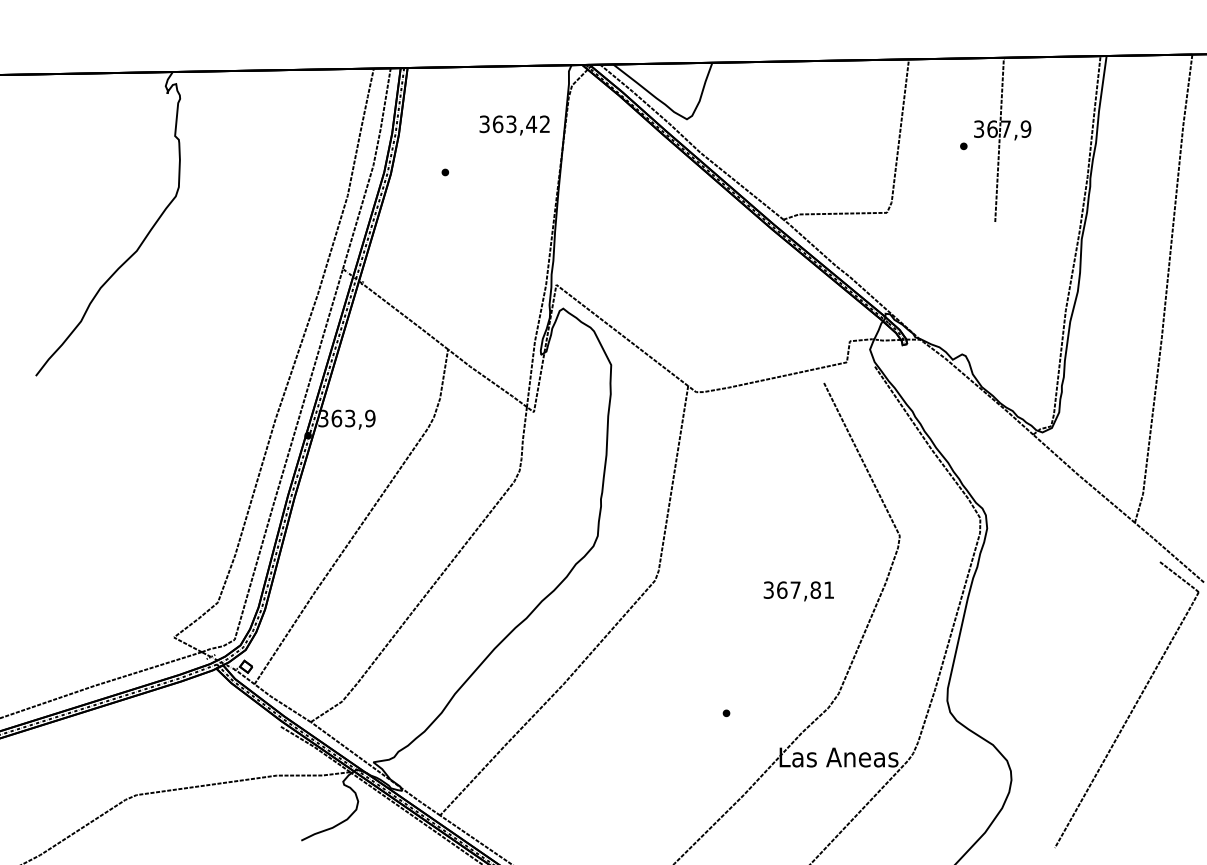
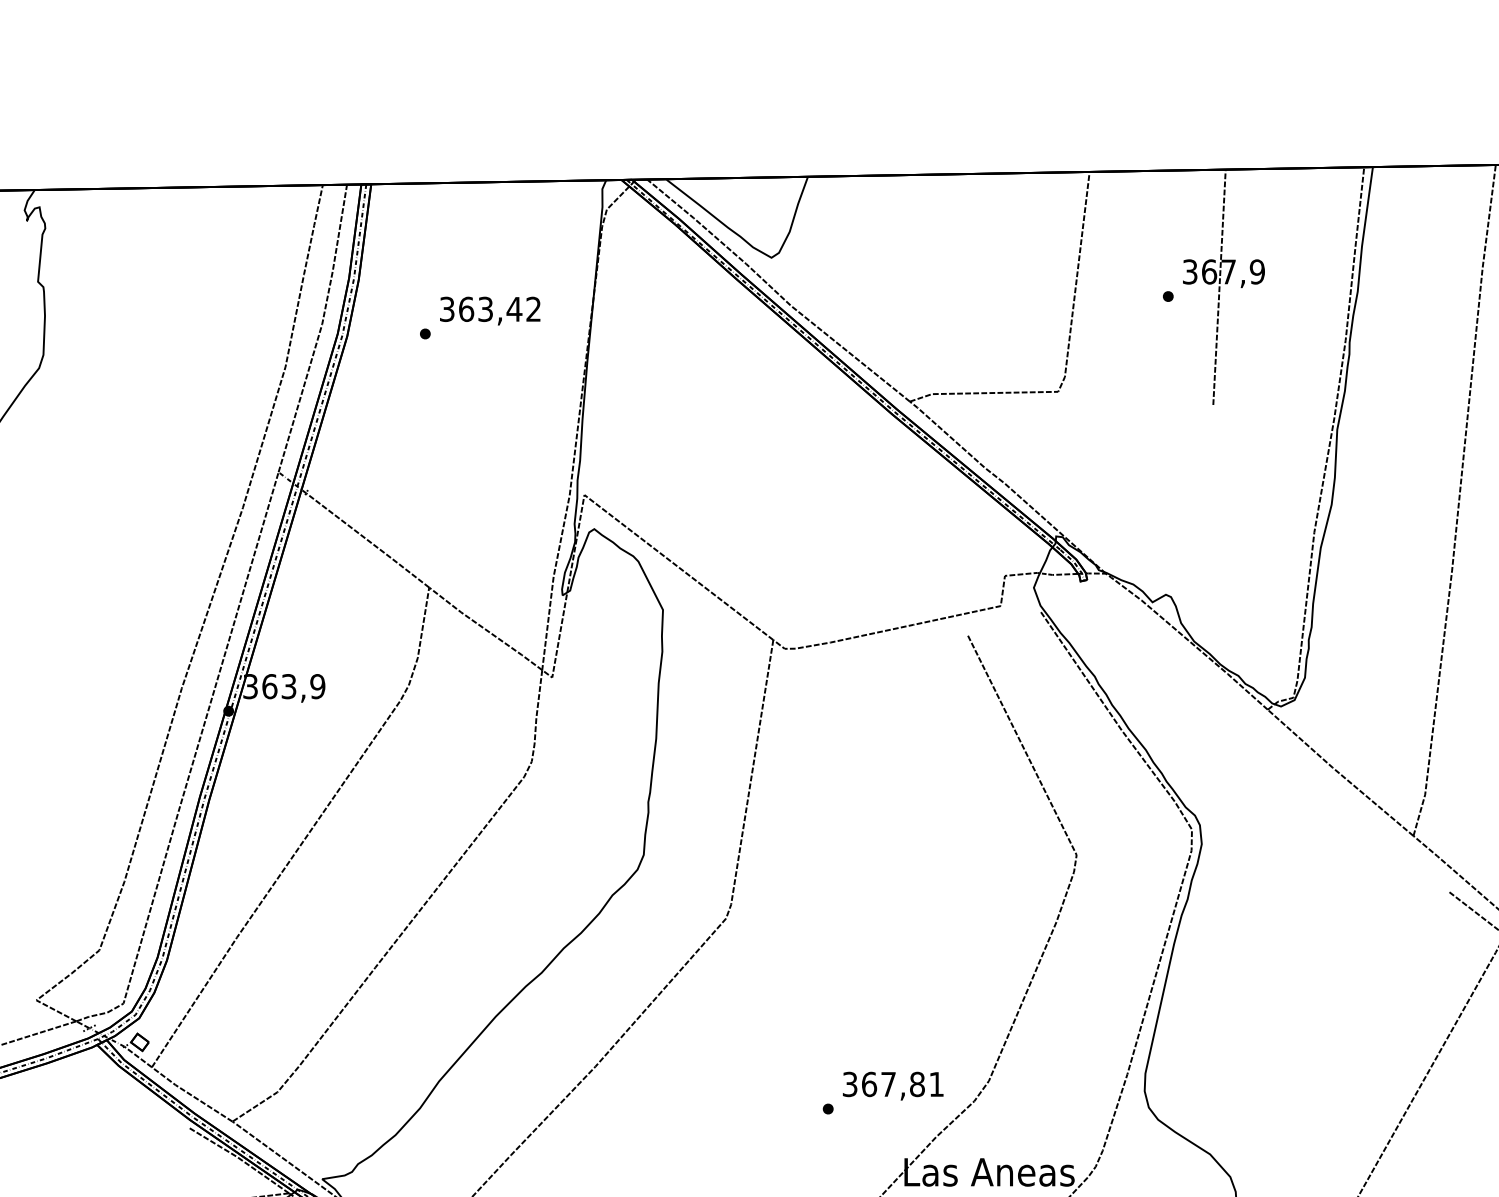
text: (514, 125) -> (490, 311), moved
text: (798, 591) -> (892, 1086), moved

